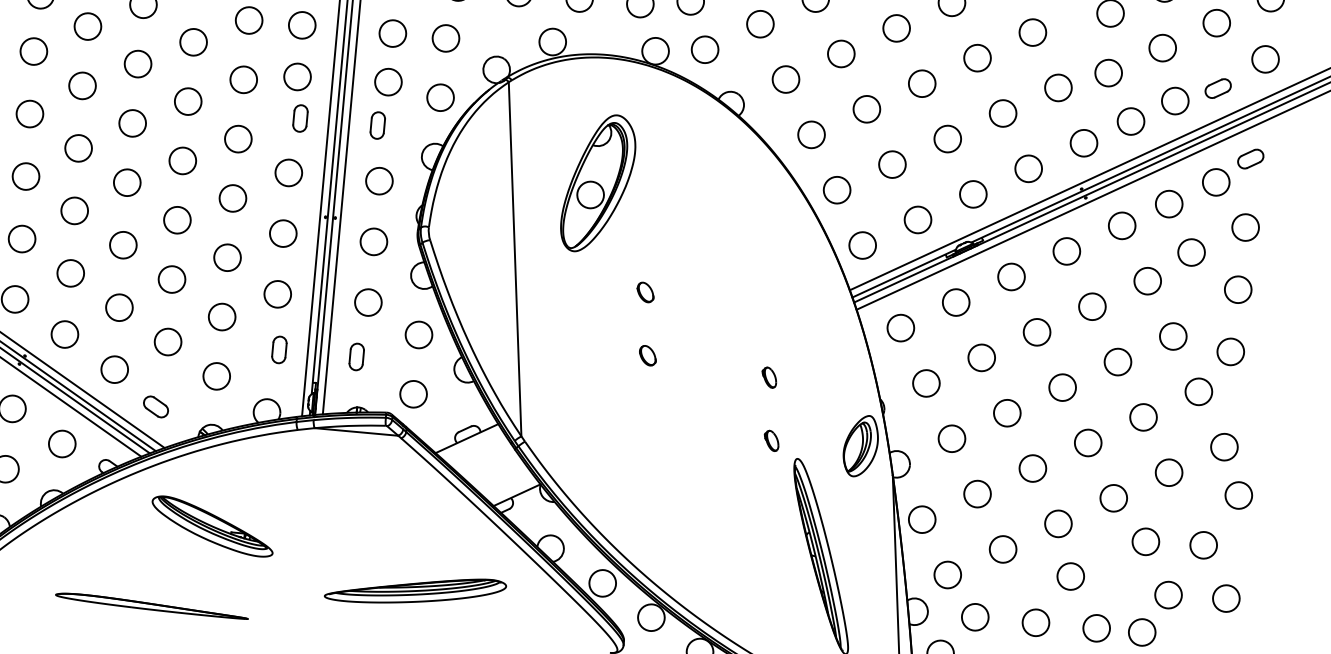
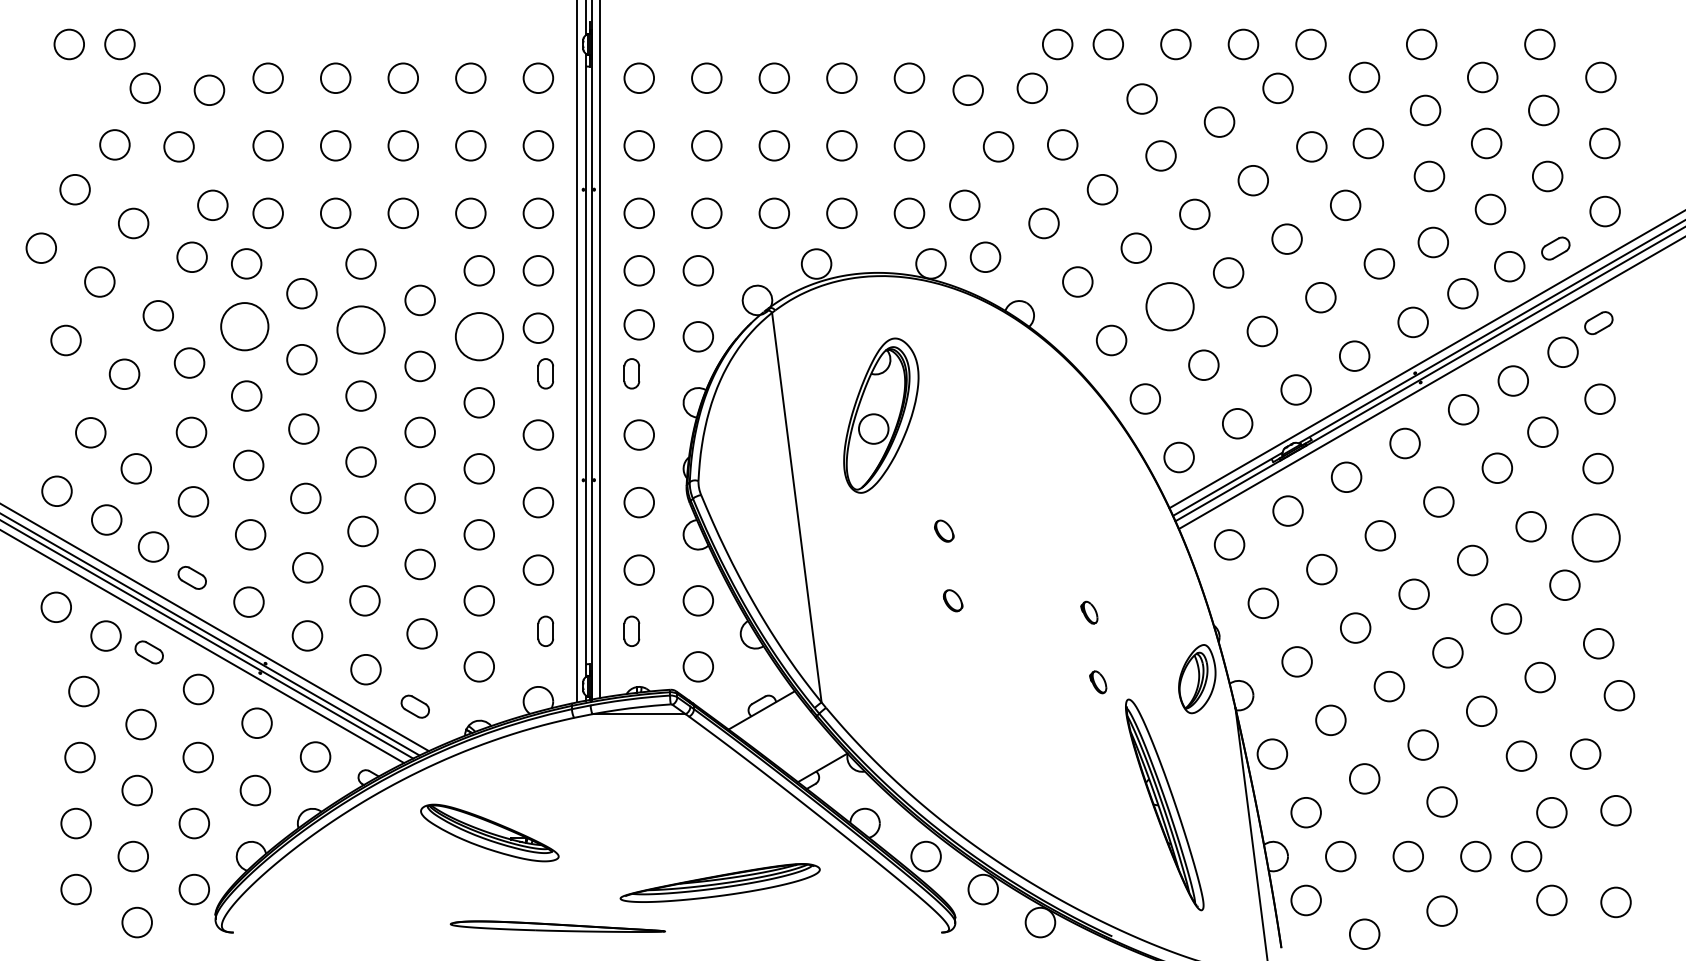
circle: (33, 51) -> (244, 326), size x1.6
circle: (137, 63) -> (360, 329), size x1.6
circle: (243, 79) -> (478, 336), size x1.6
circle: (866, 109) -> (1169, 306), size x1.6
circle: (1230, 351) -> (1595, 537), size x1.6
part: (151, 605) -> (557, 926), moved

